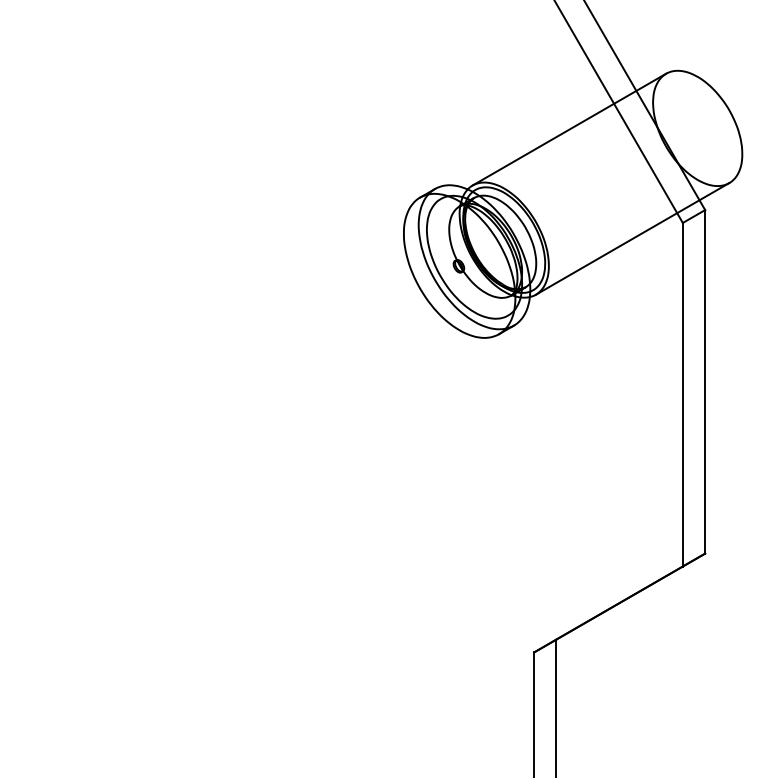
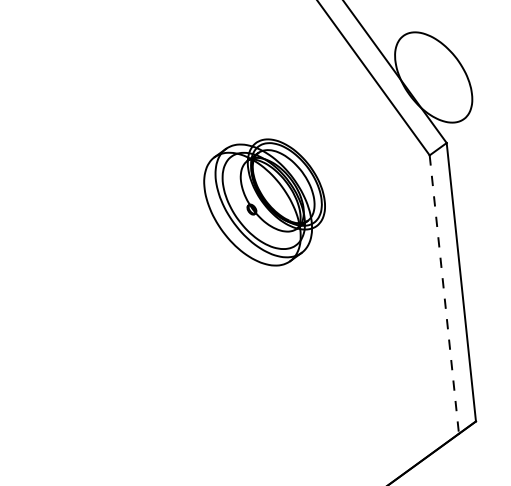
line: (569, 129) -> (329, 89), removed
line: (632, 238) -> (390, 172), removed
line: (682, 394) -> (444, 294), solid -> dashed

